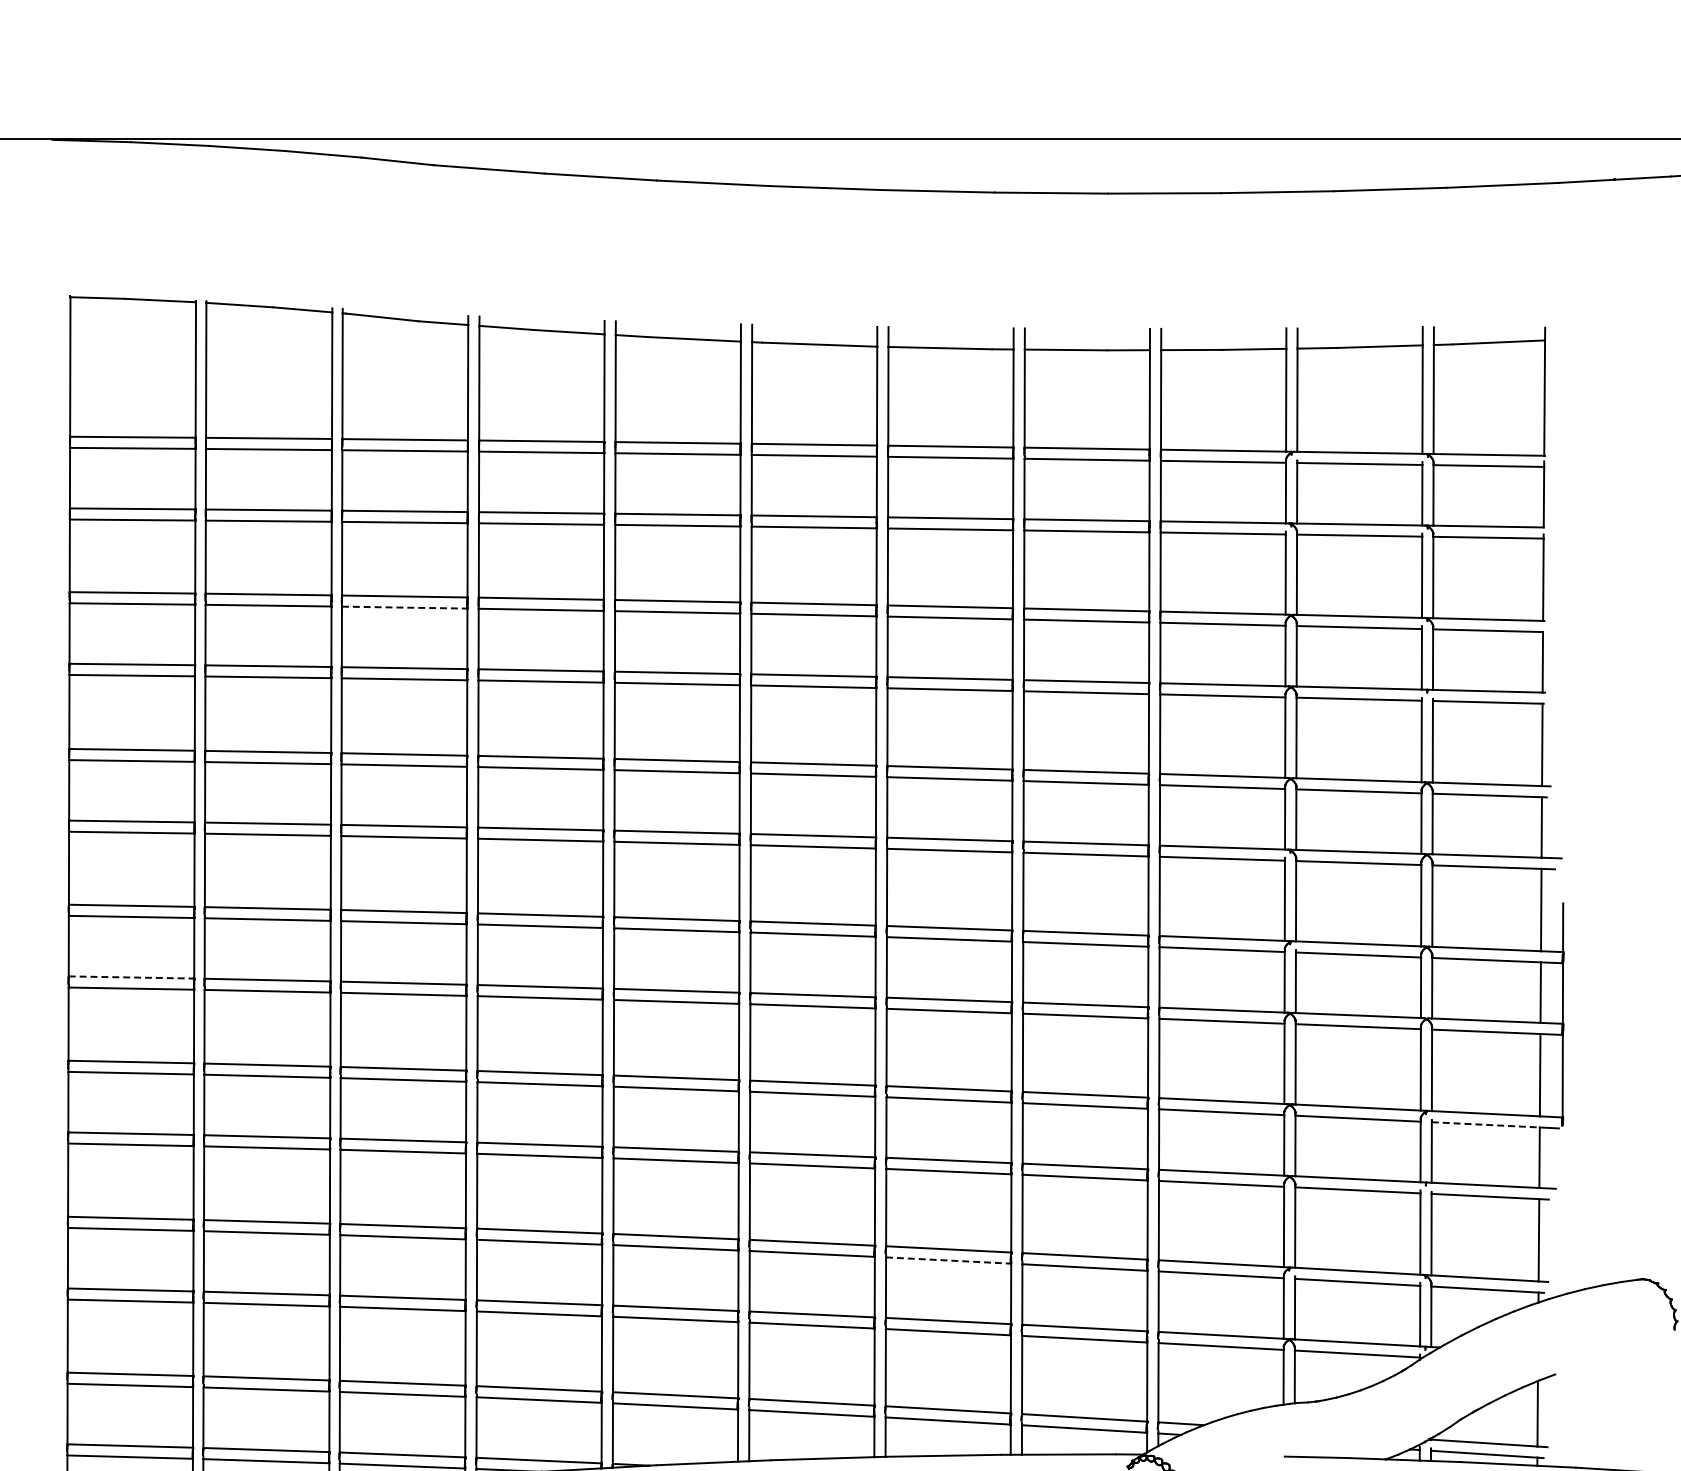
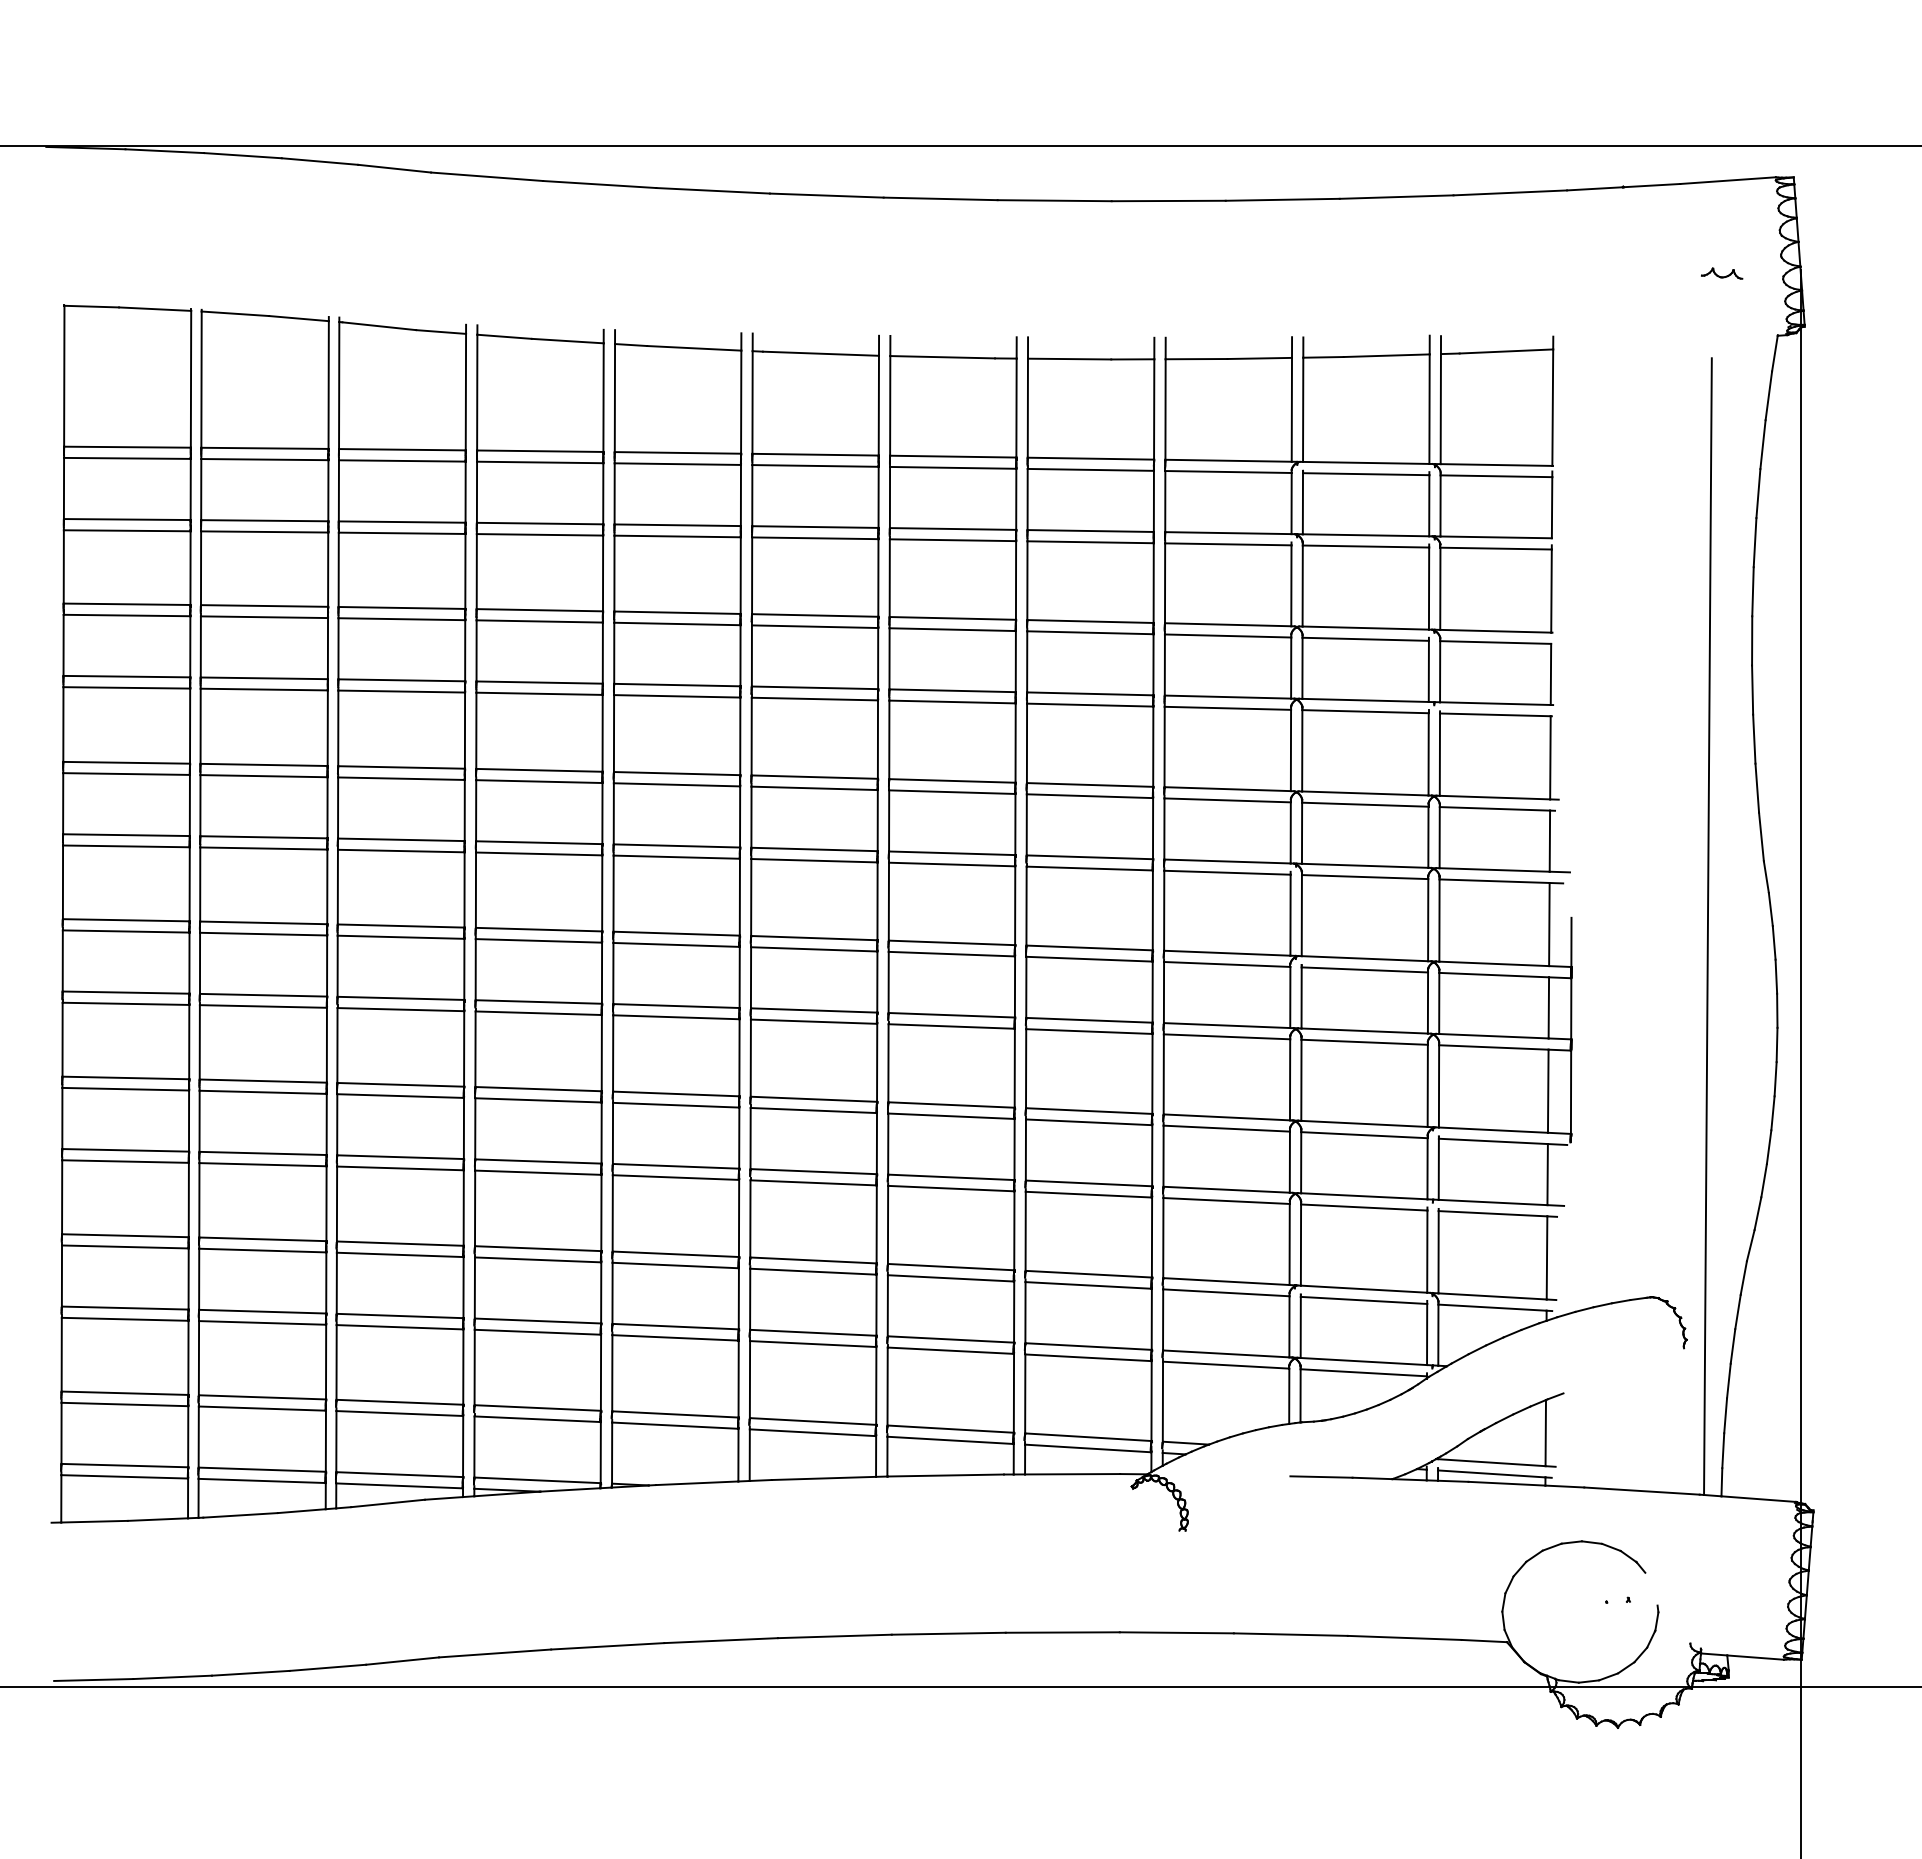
line: (405, 607) -> (402, 619), dashed -> solid
line: (131, 977) -> (126, 992), dashed -> solid
line: (1485, 1124) -> (1493, 1141), dashed -> solid
line: (949, 1260) -> (951, 1278), dashed -> solid

